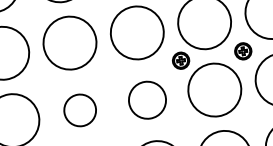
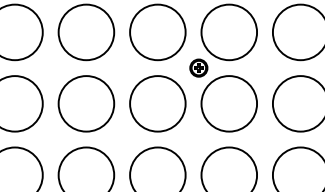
part: (242, 50) -> (264, 67), removed
circle: (147, 99) -> (157, 103), size x1.43
circle: (80, 110) -> (86, 103), size x1.67

